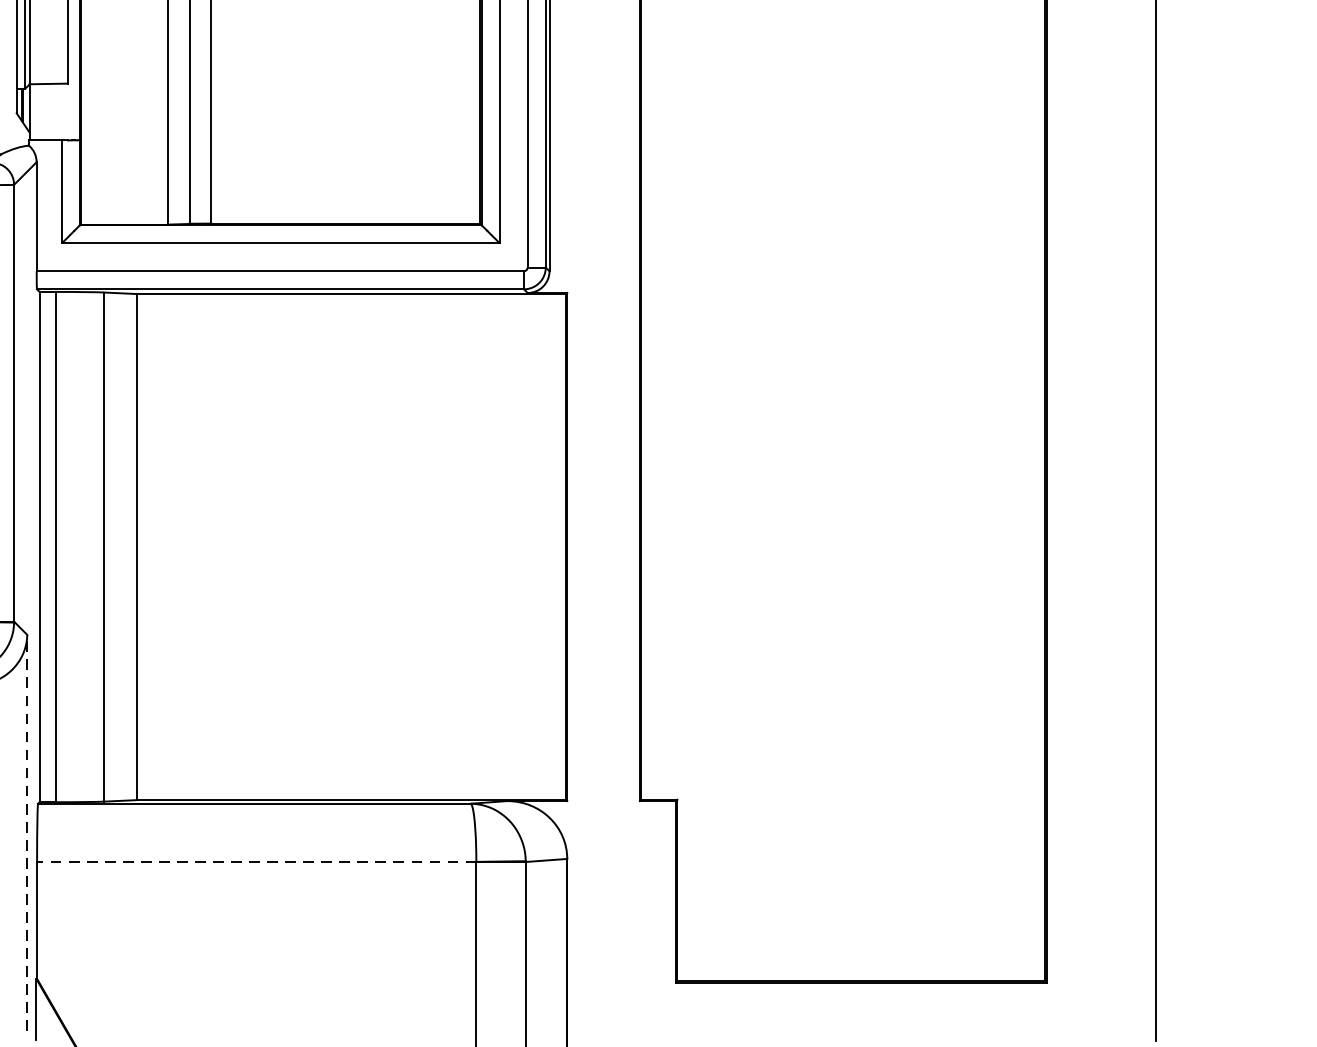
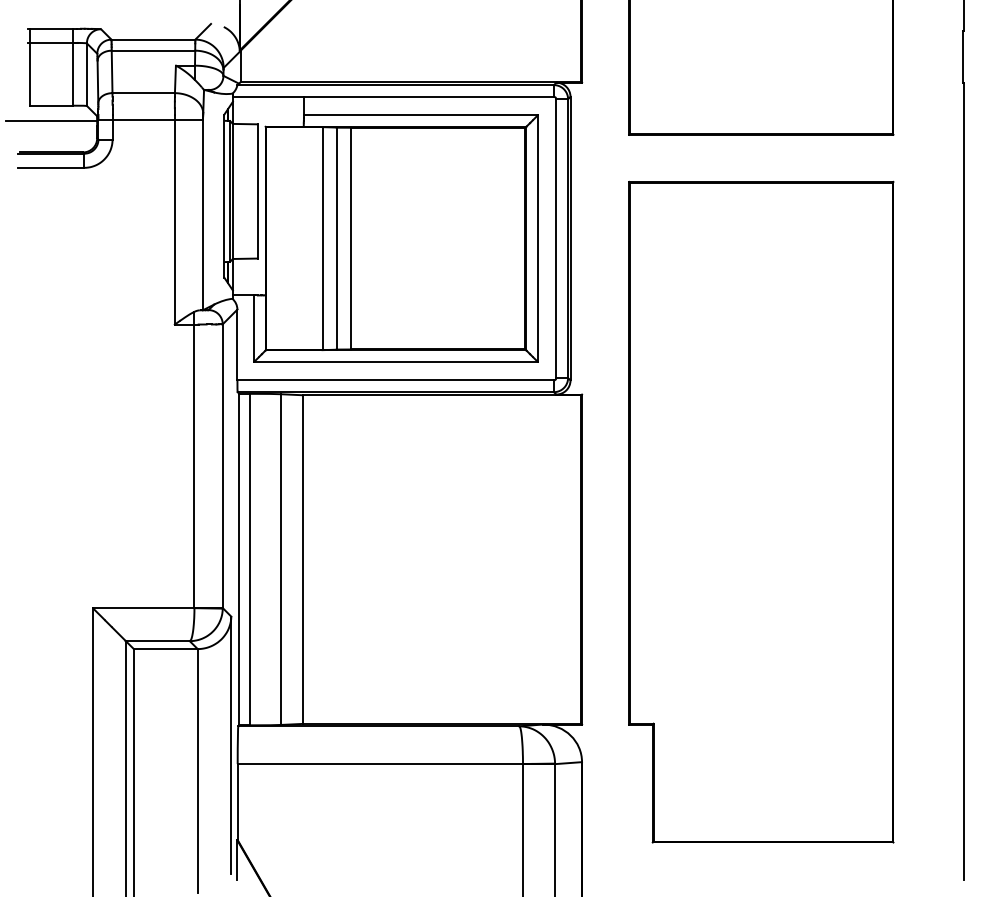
line: (27, 833) -> (231, 745), dashed -> solid
line: (256, 862) -> (380, 764), dashed -> solid

